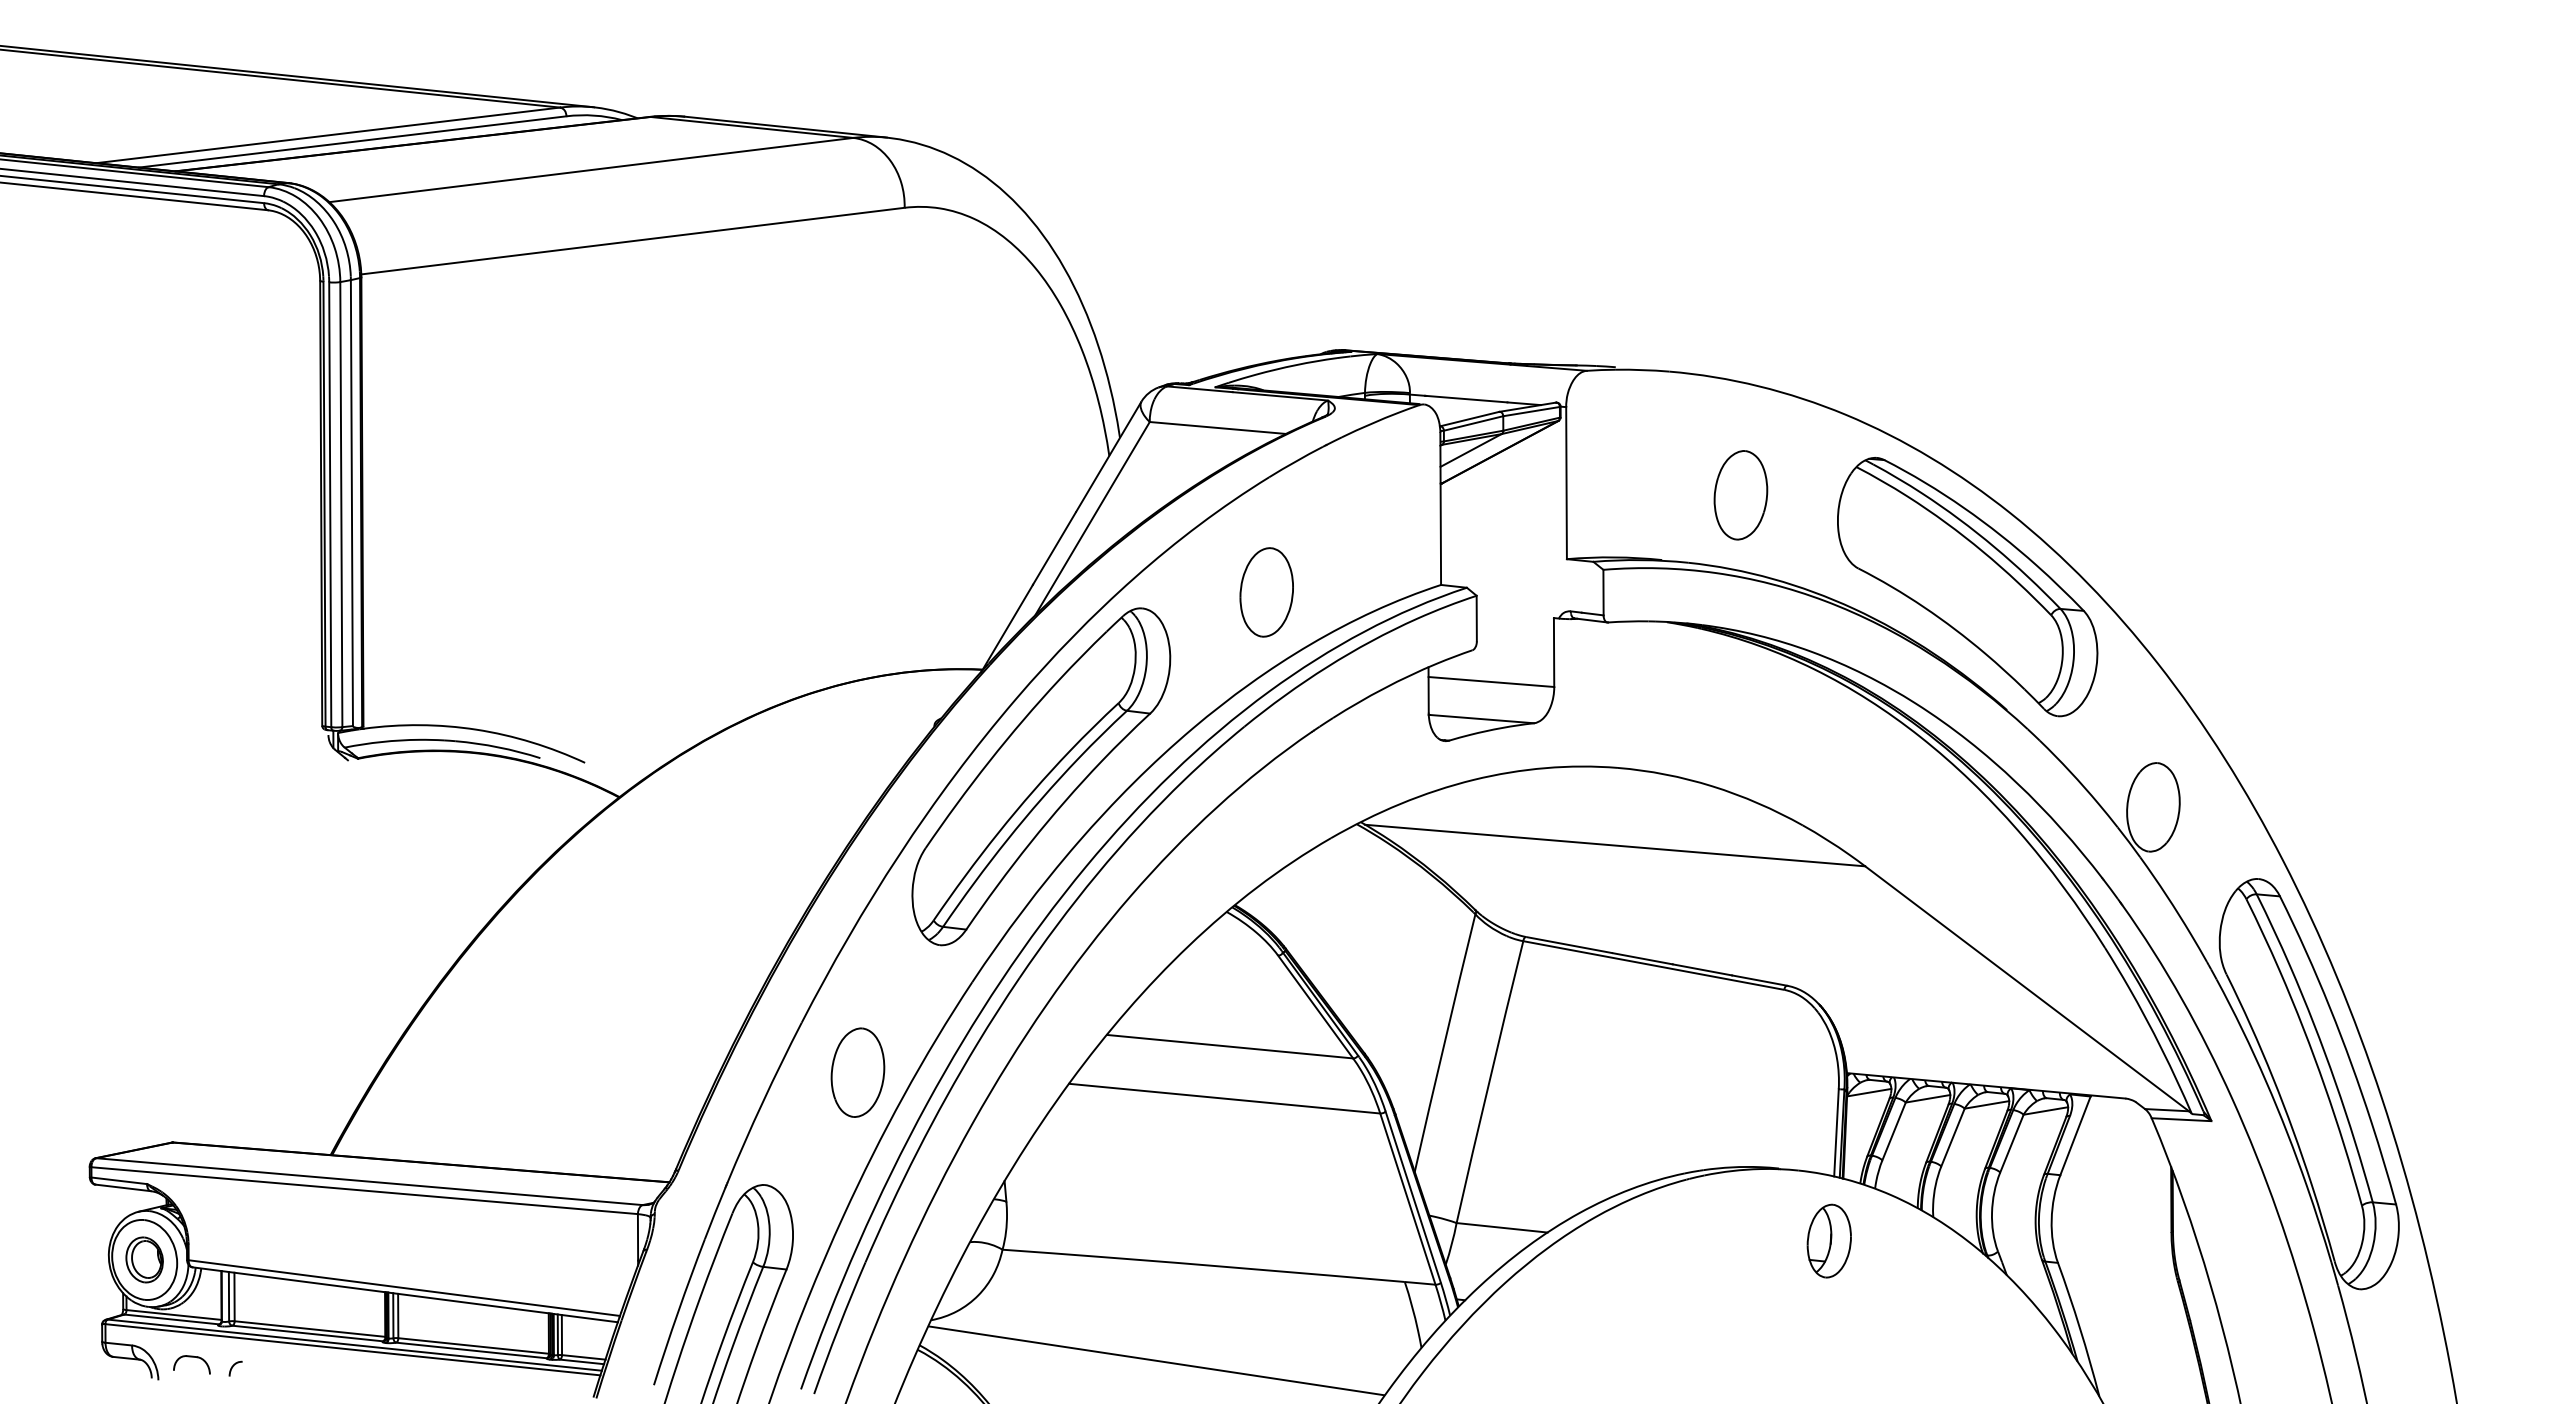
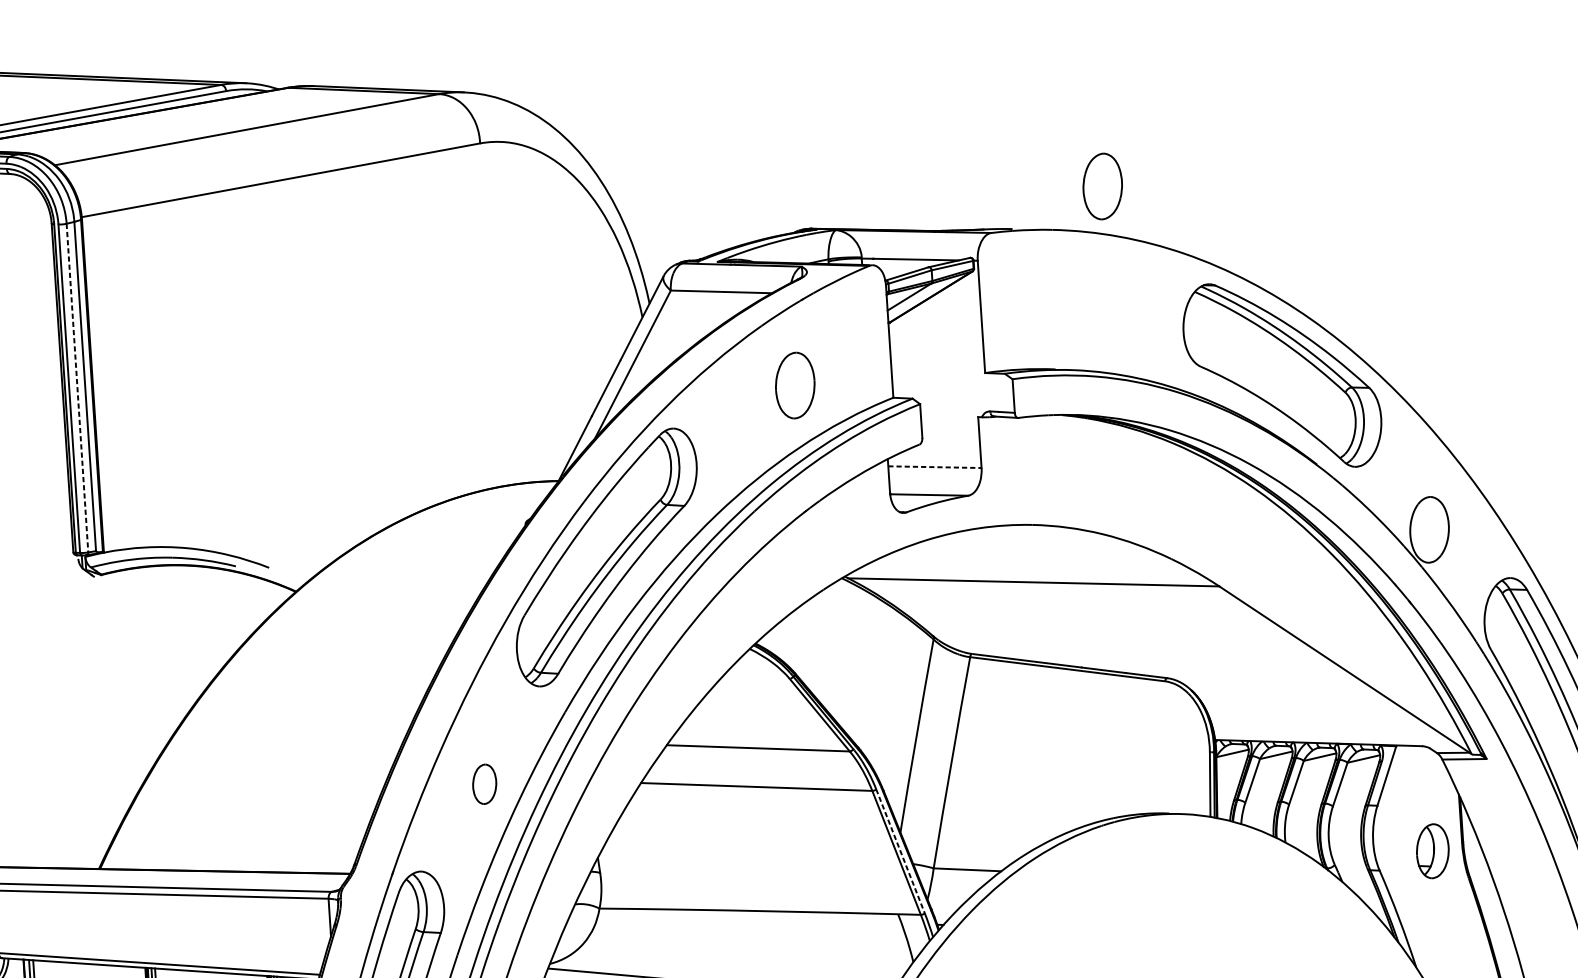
part: (1740, 495) -> (1102, 186), moved
line: (341, 504) -> (77, 388), solid -> dashed
part: (1266, 592) -> (795, 385), moved
line: (1491, 682) -> (935, 467), solid -> dashed
part: (857, 1072) -> (484, 784), size x0.6
line: (1413, 1197) -> (900, 851), solid -> dashed
part: (1828, 1240) -> (1432, 850), moved

